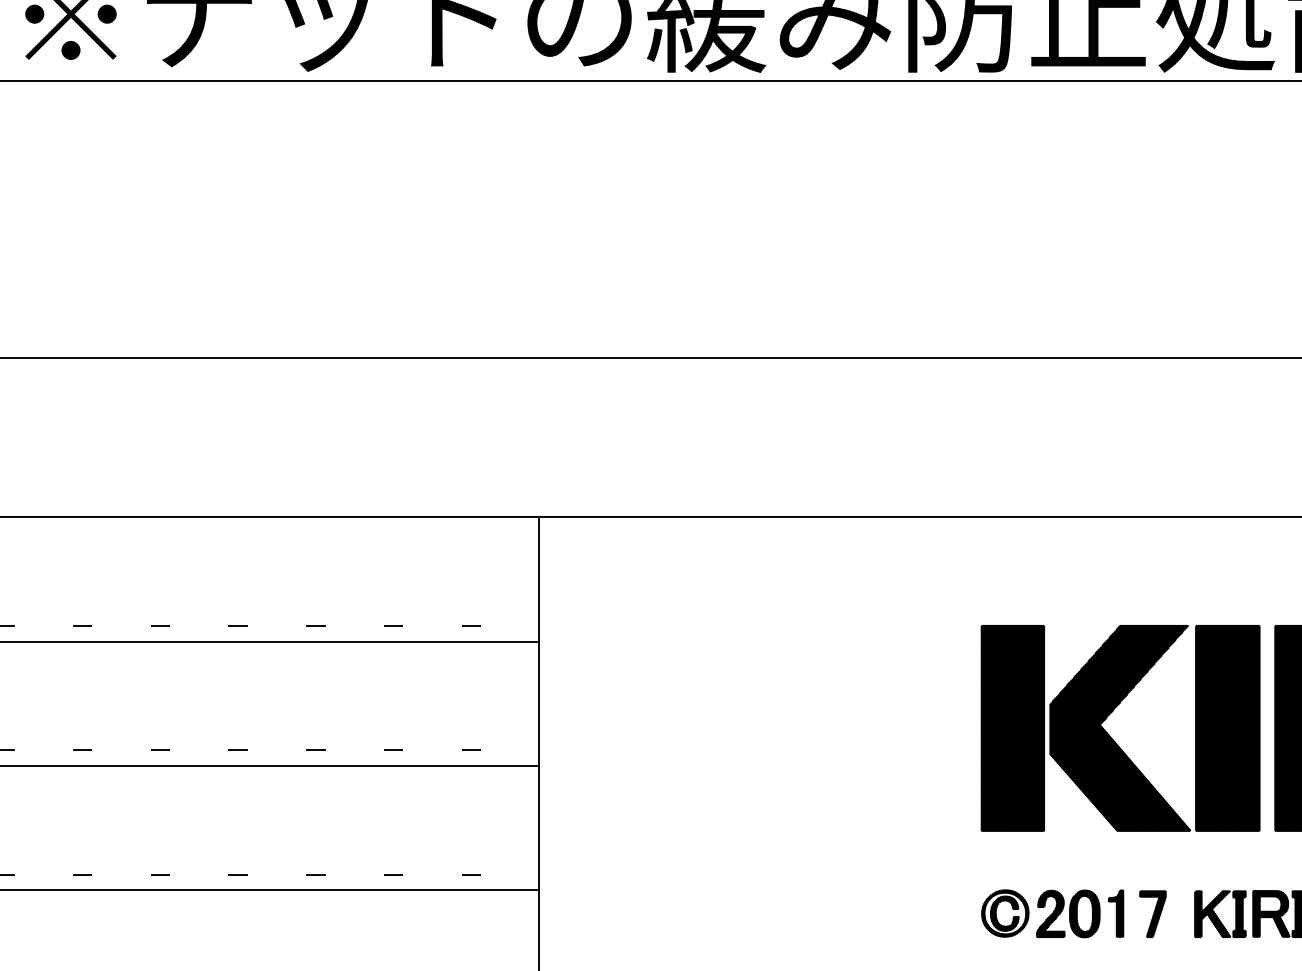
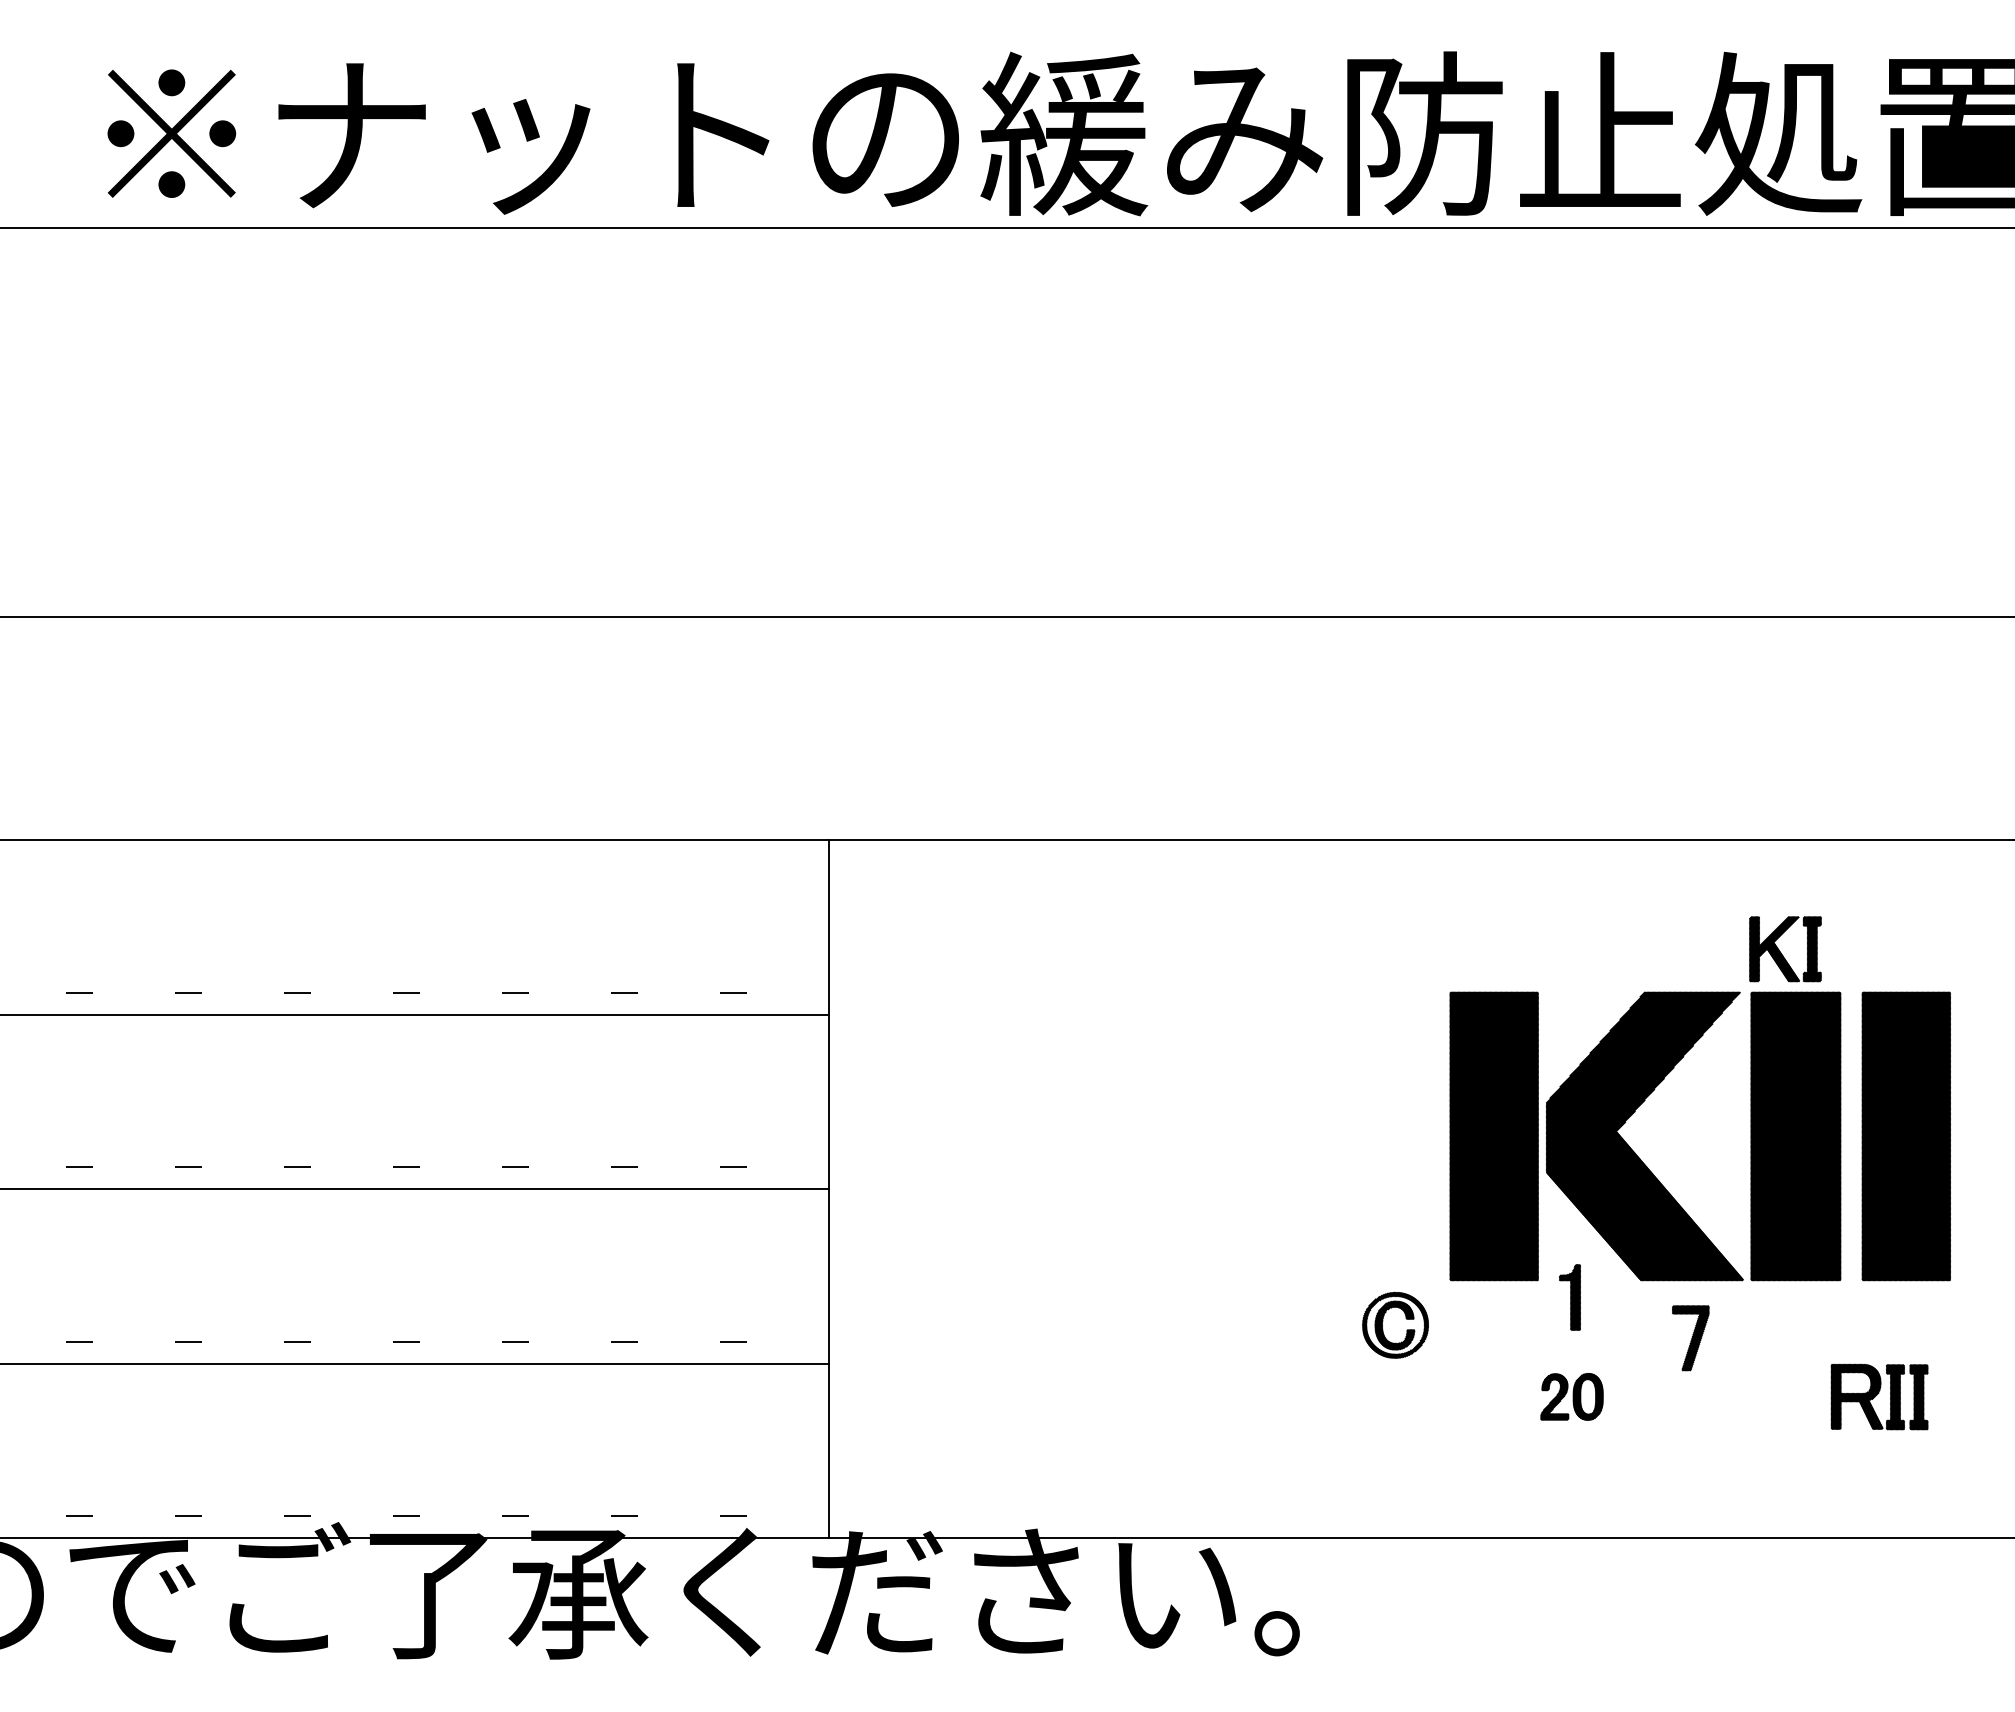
part: (1005, 912) -> (1395, 1324), moved
part: (1067, 913) -> (1571, 1396), size x0.7
part: (1115, 913) -> (1569, 1297), moved
part: (1152, 914) -> (1690, 1338), moved
part: (1220, 914) -> (1785, 949), moved

